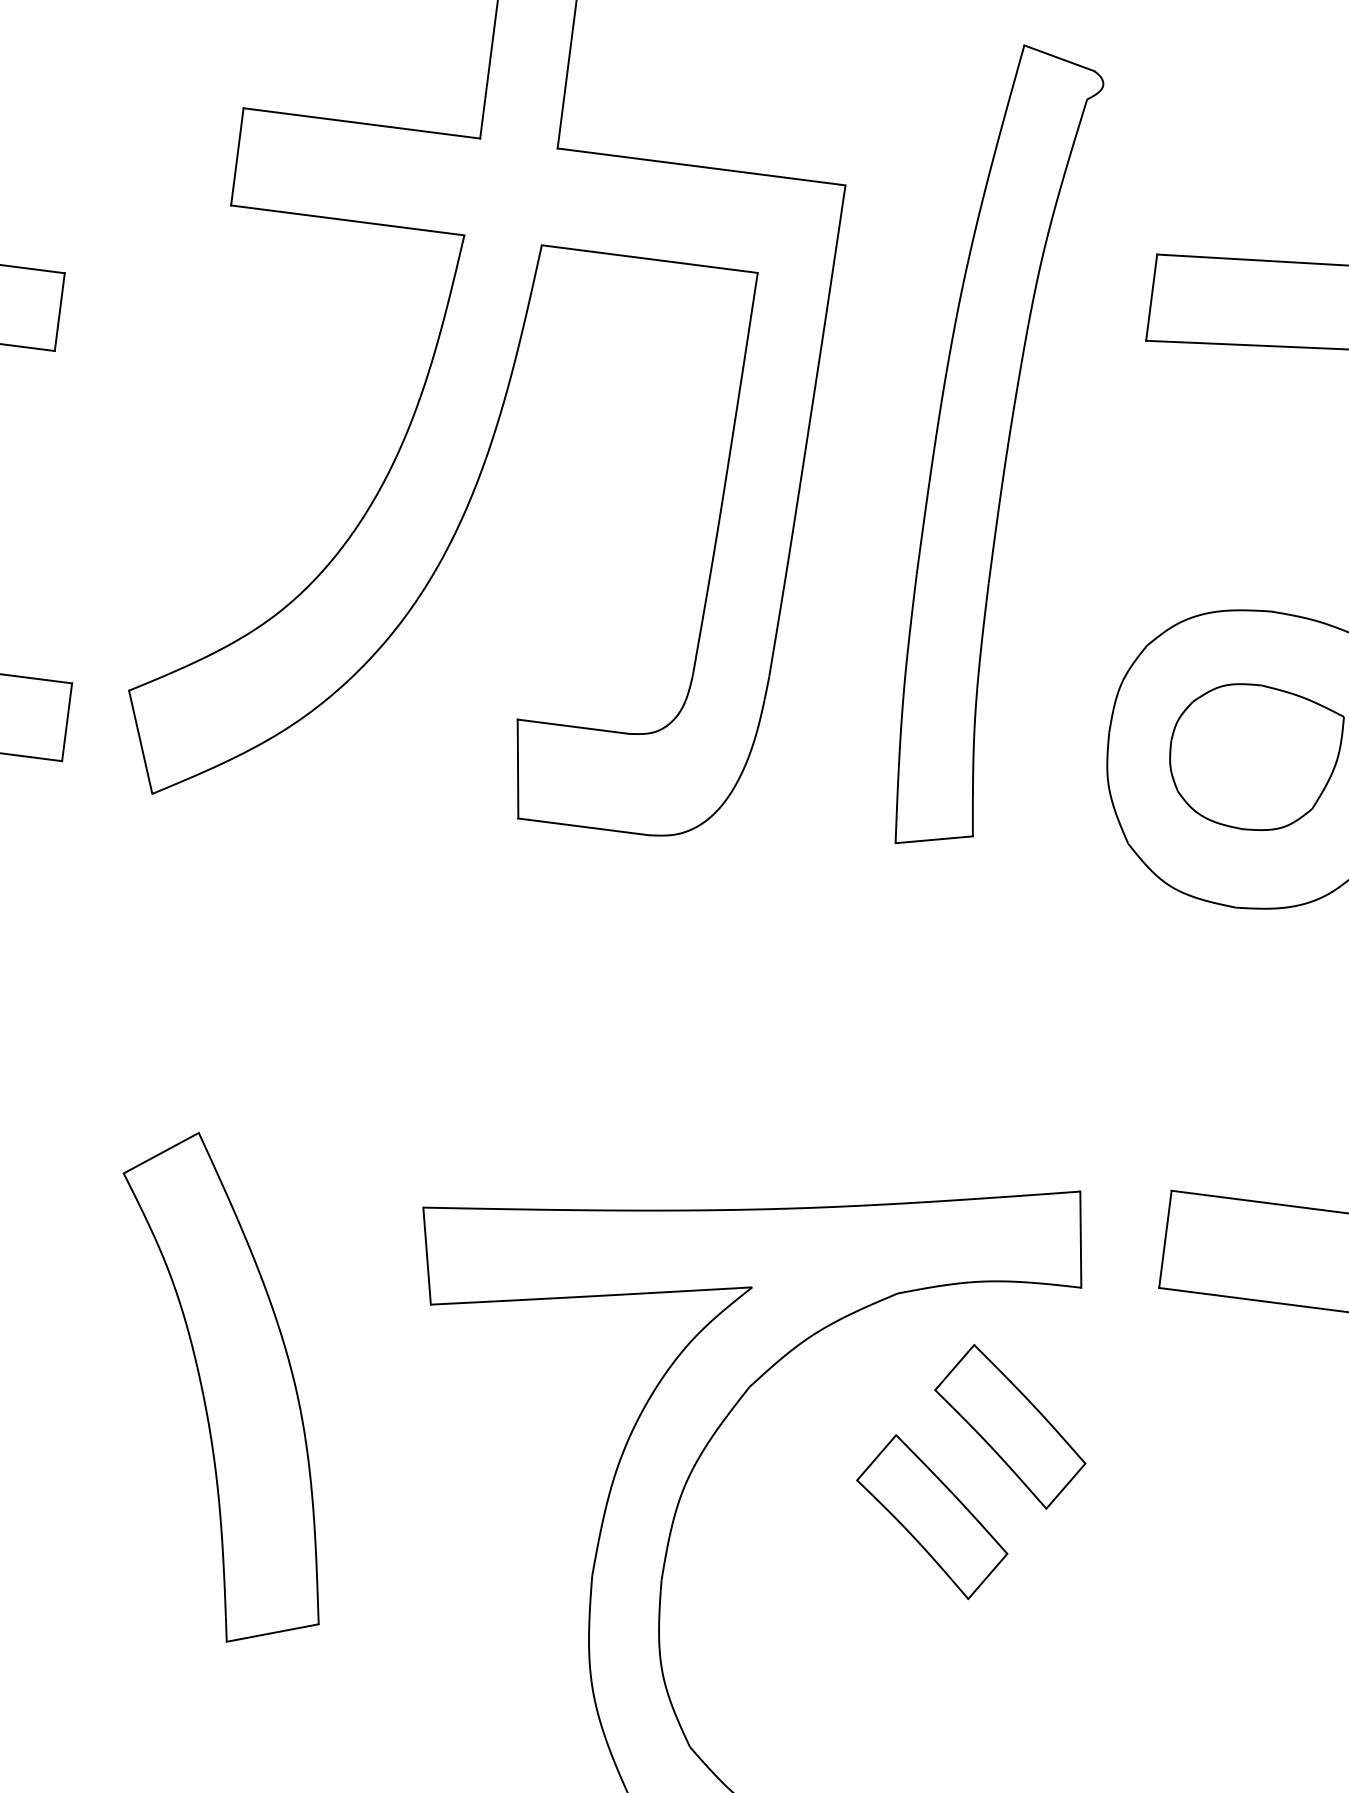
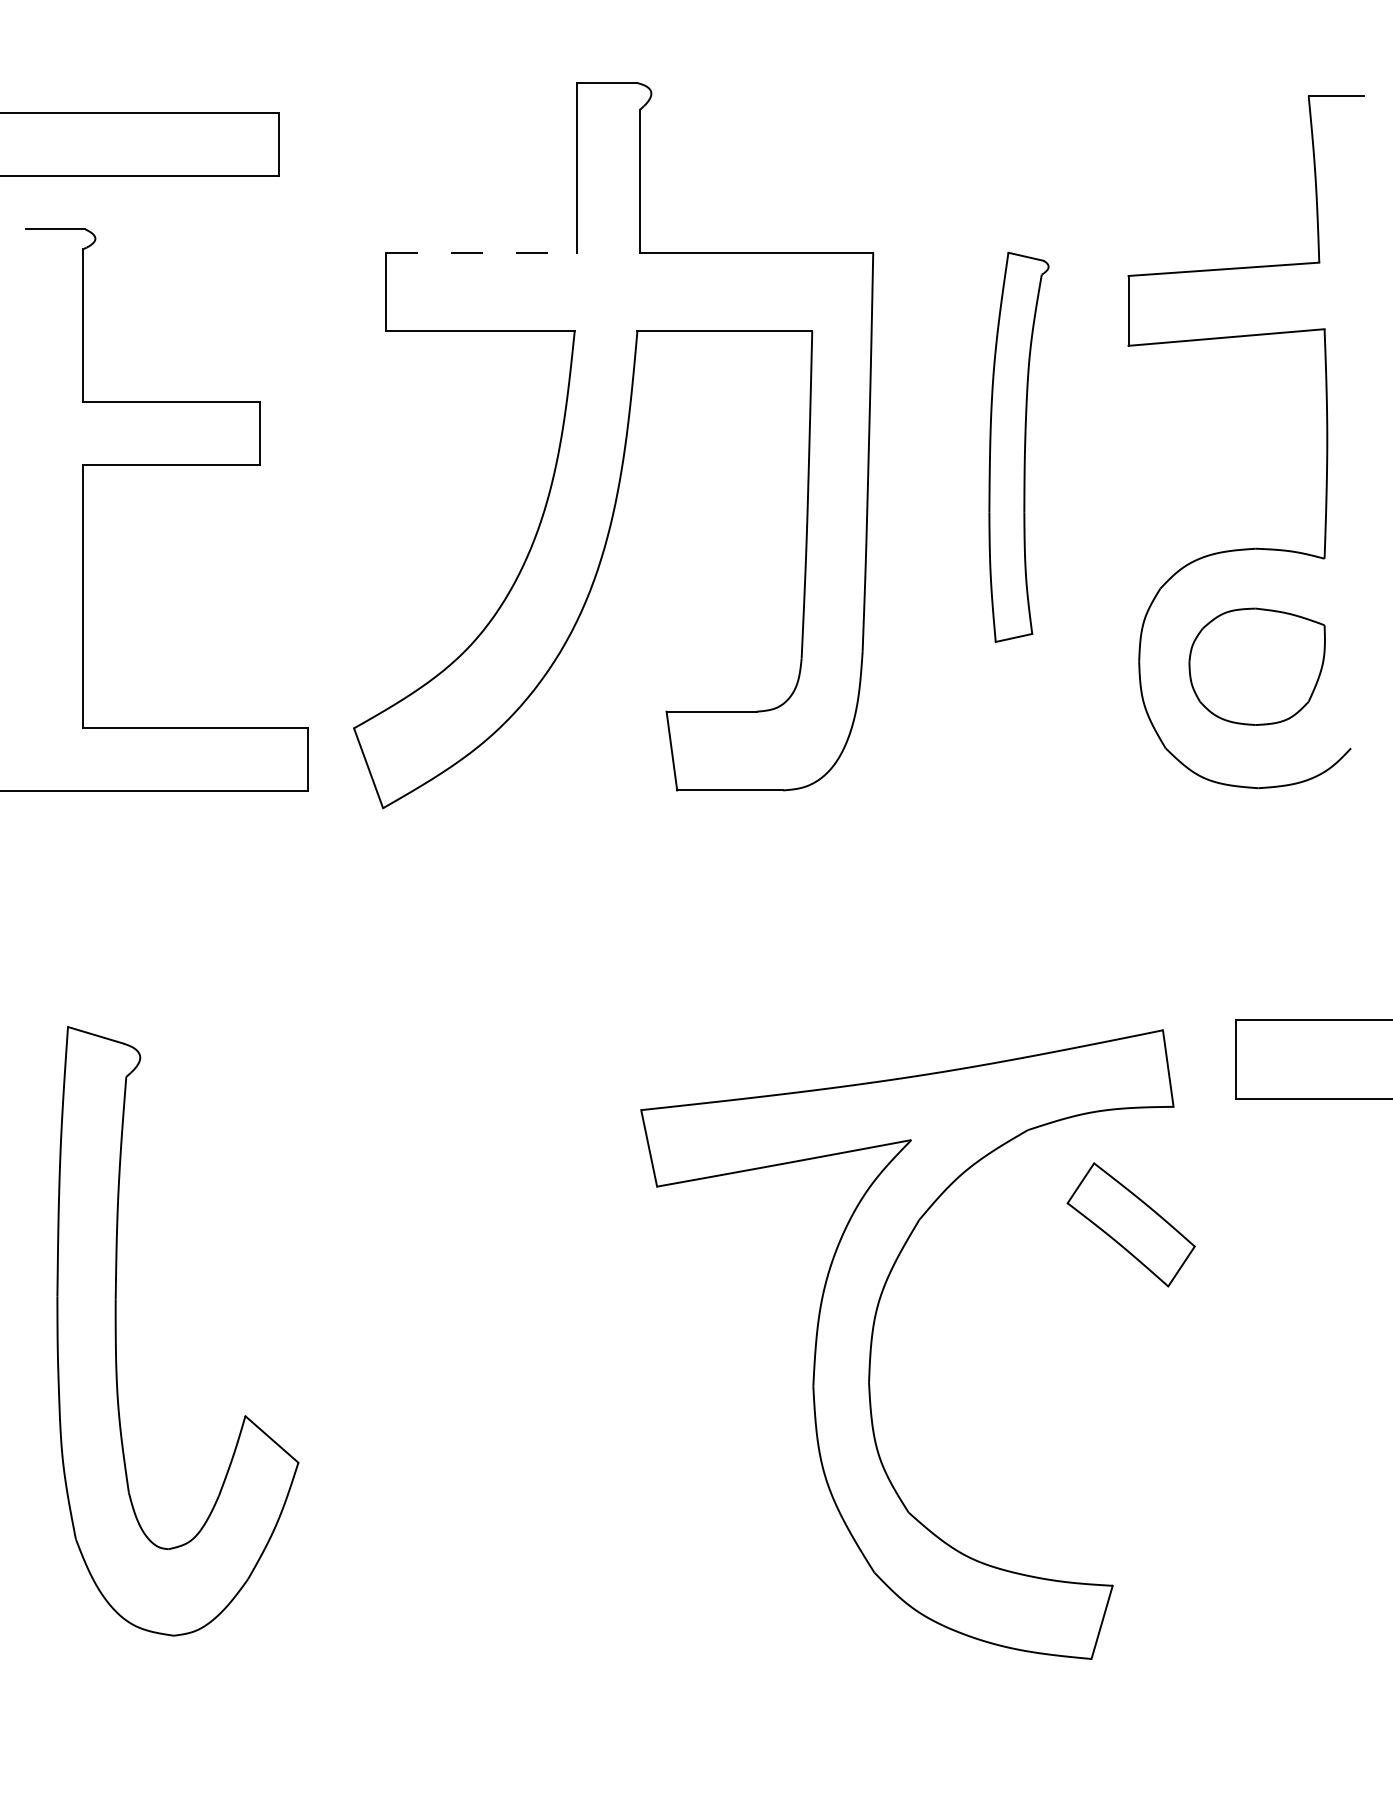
line: (361, 123) -> (481, 252), solid -> dashed
part: (994, 448) -> (1018, 447), size x0.6
part: (222, 1388) -> (499, 1274), removed
part: (931, 1516) -> (1077, 1304), removed

